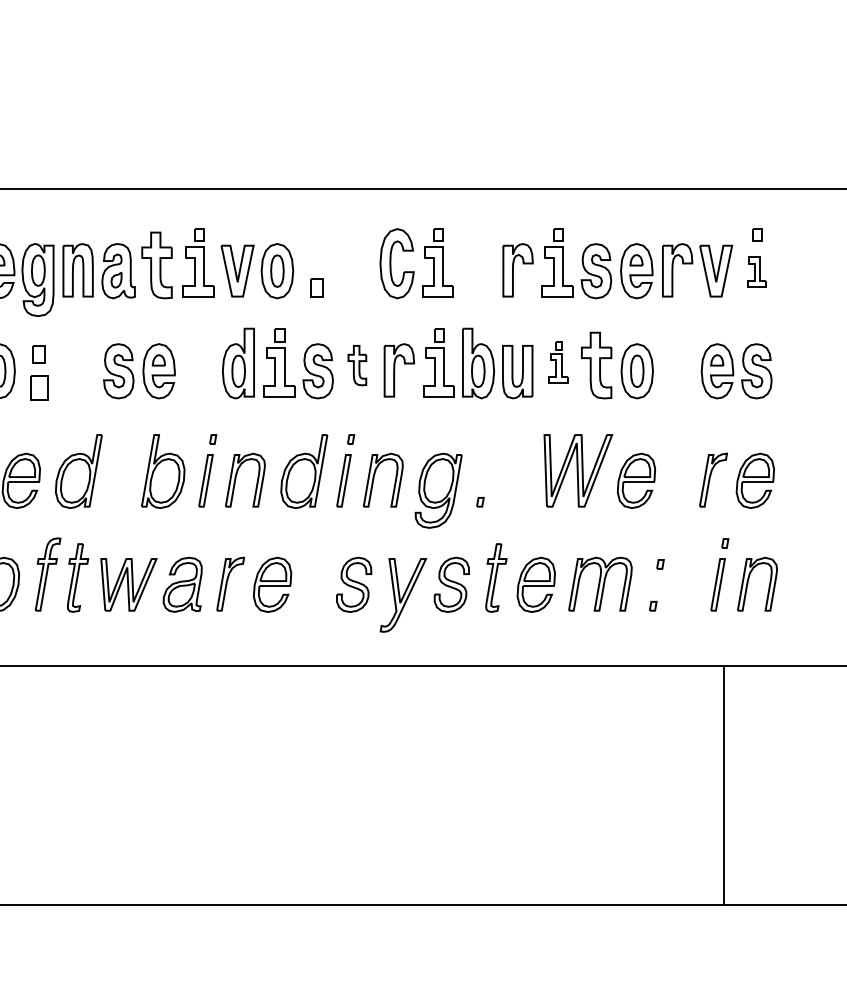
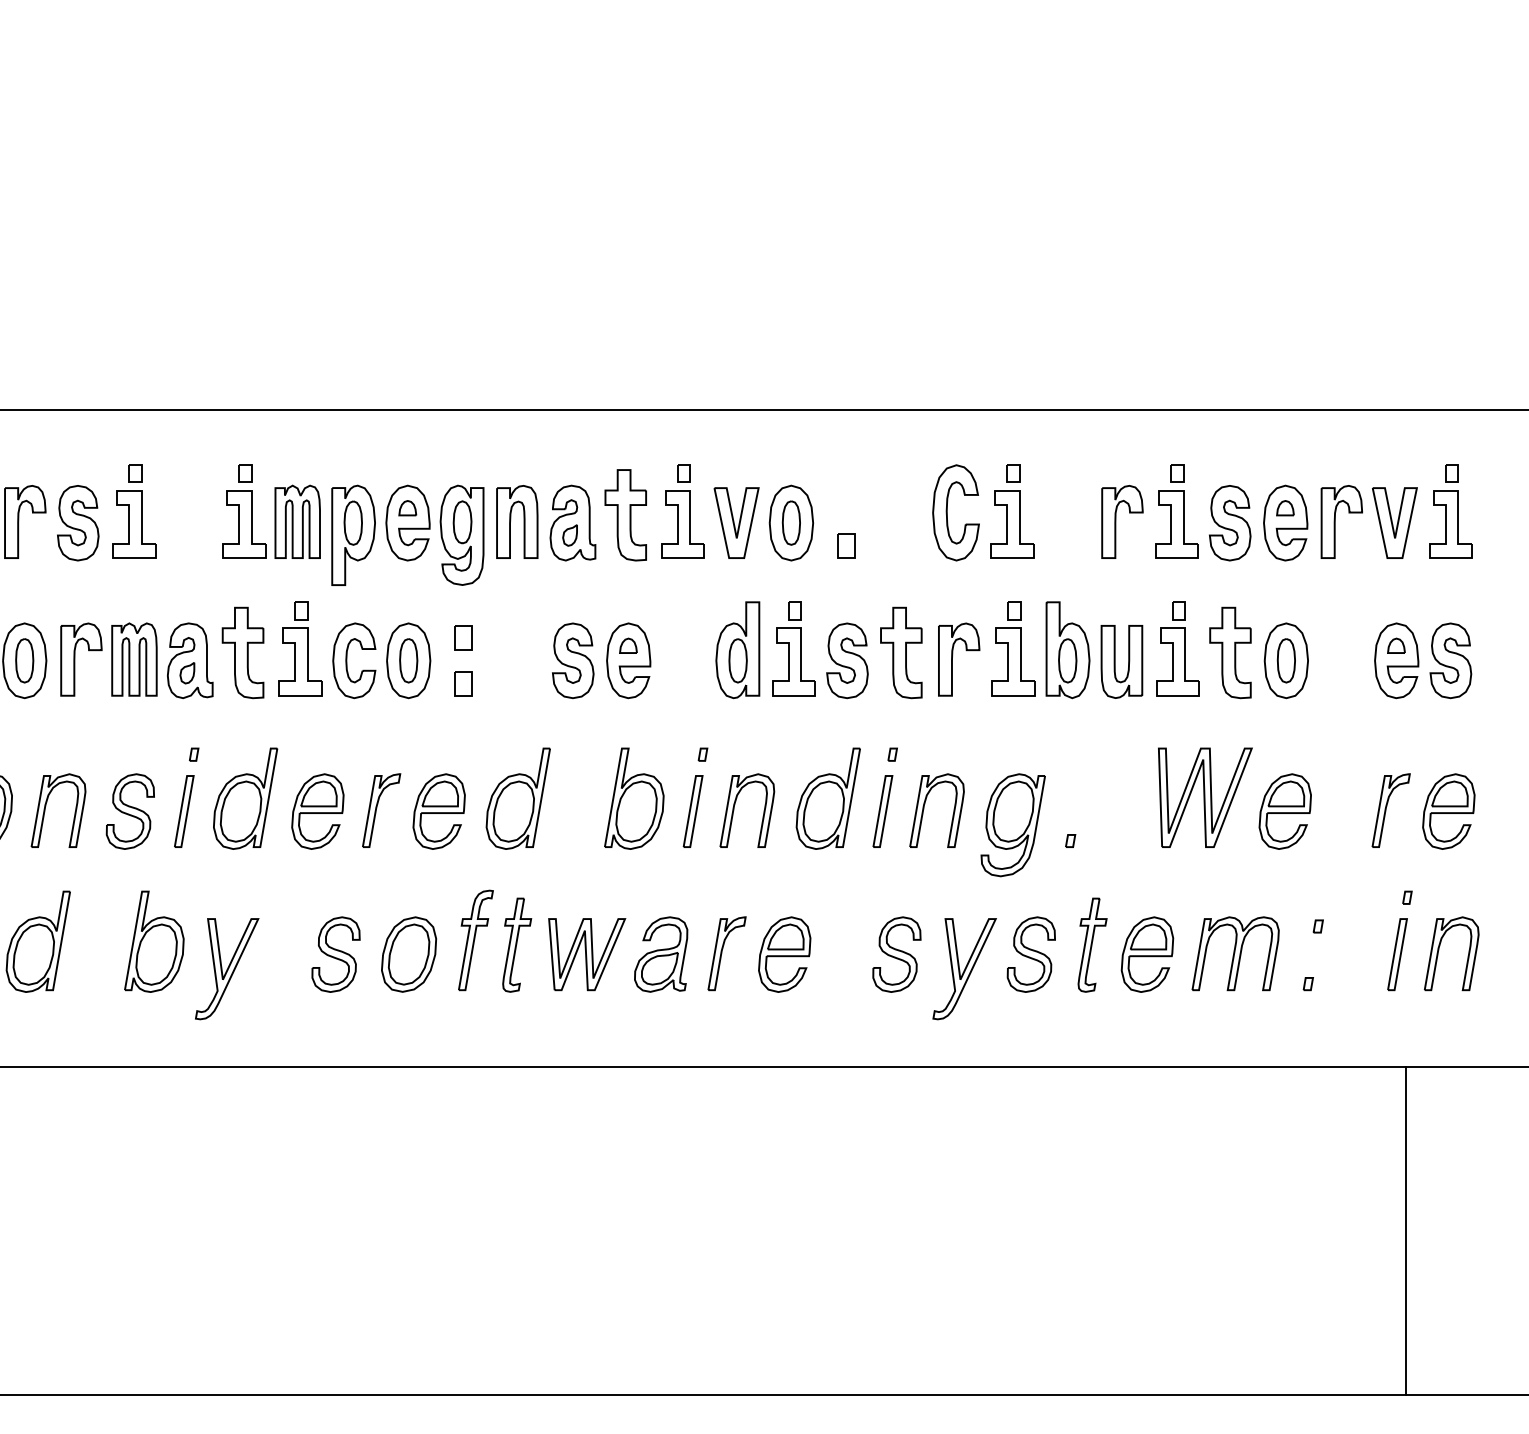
part: (756, 272) -> (1450, 524), size x1.67
part: (558, 362) -> (1177, 648), size x1.67
part: (357, 365) -> (901, 652), size x1.67
part: (39, 387) -> (463, 683), size x0.71

